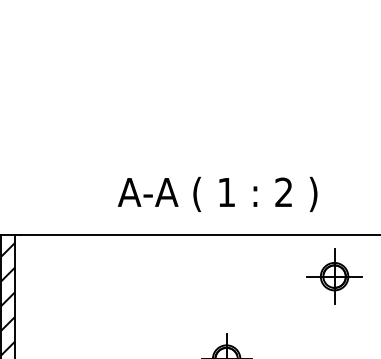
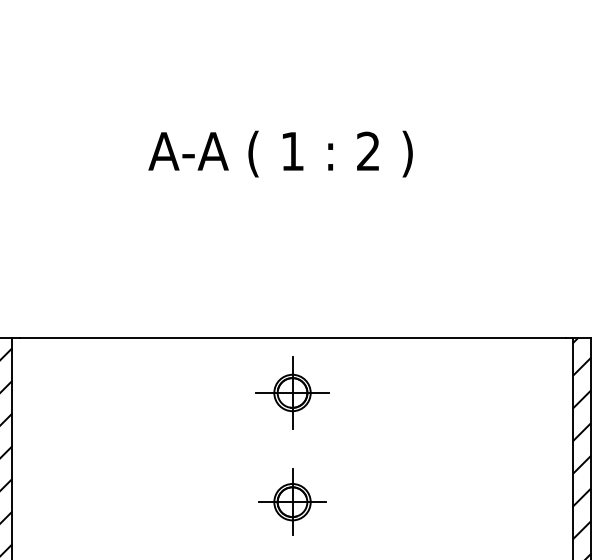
text: (217, 194) -> (280, 153), moved
part: (334, 276) -> (292, 392), moved

